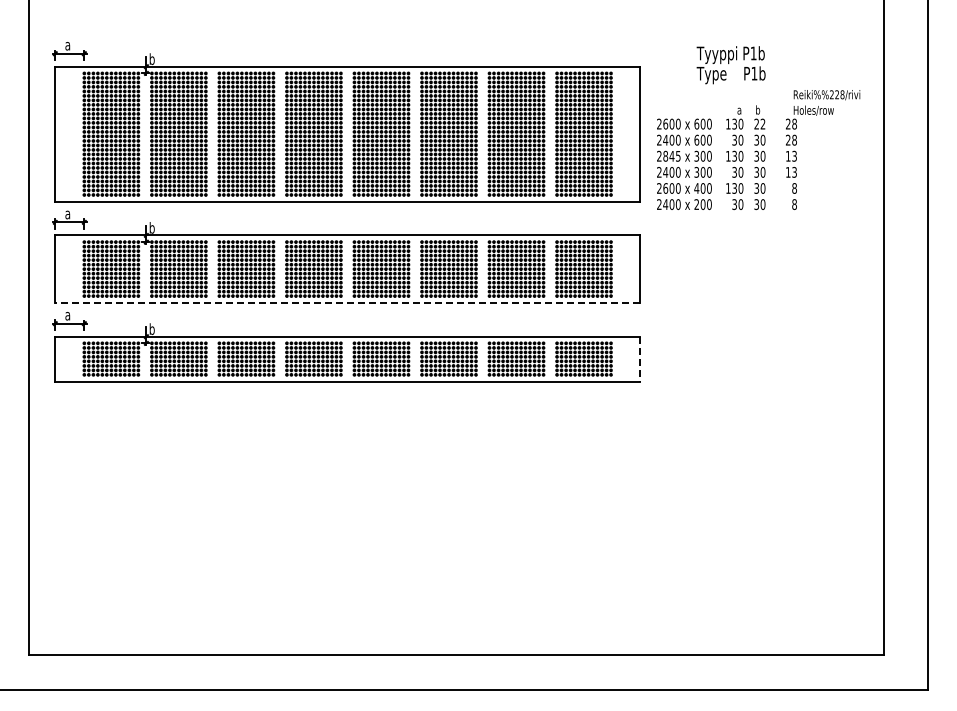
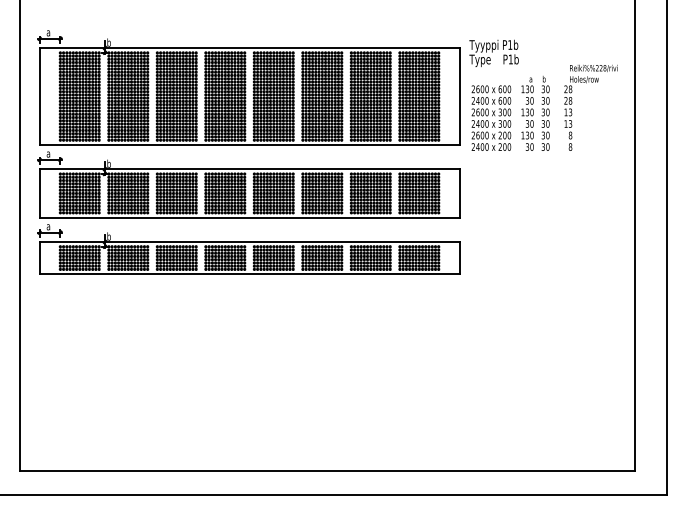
text: (730, 65) -> (493, 53), moved
text: (759, 123) -> (545, 88), 22 -> 30
text: (671, 155) -> (482, 111), 2845 -> 2600
text: (696, 188) -> (500, 135), 400 -> 200
line: (347, 302) -> (249, 217), dashed -> solid
line: (640, 359) -> (459, 258), dashed -> solid

